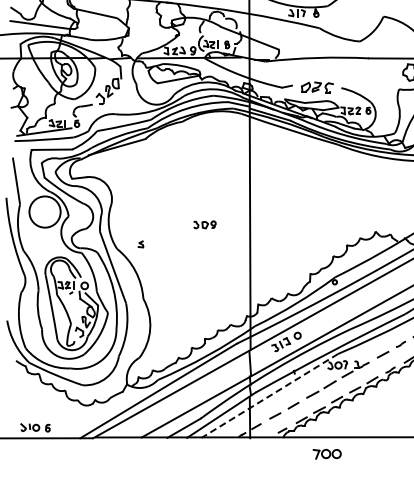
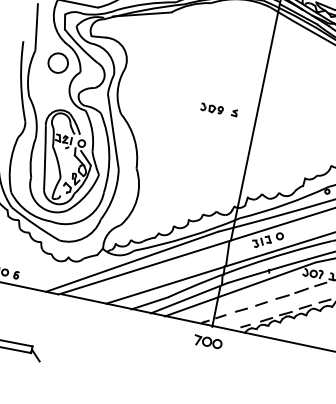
circle: (44, 211) -> (57, 62), size x0.62
part: (140, 244) -> (234, 112), moved
line: (269, 396) -> (239, 289), dashed -> solid
part: (326, 453) -> (207, 341), moved

